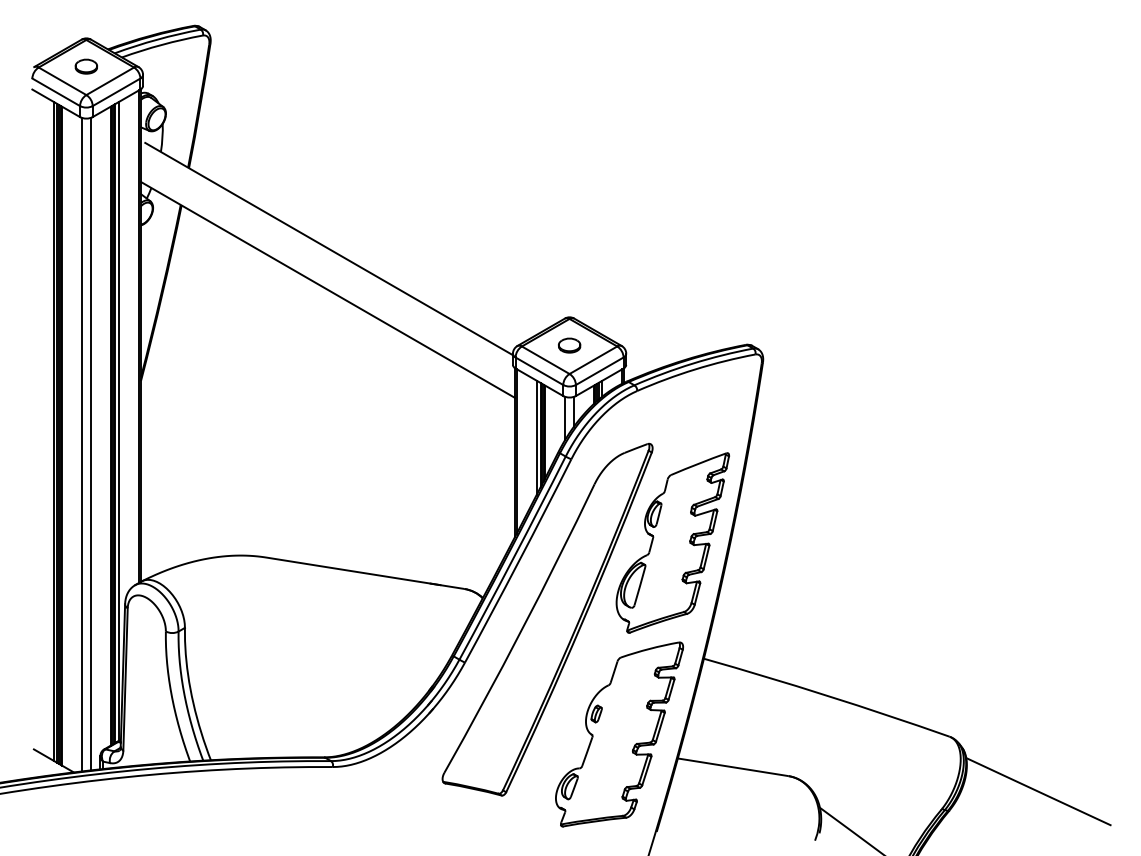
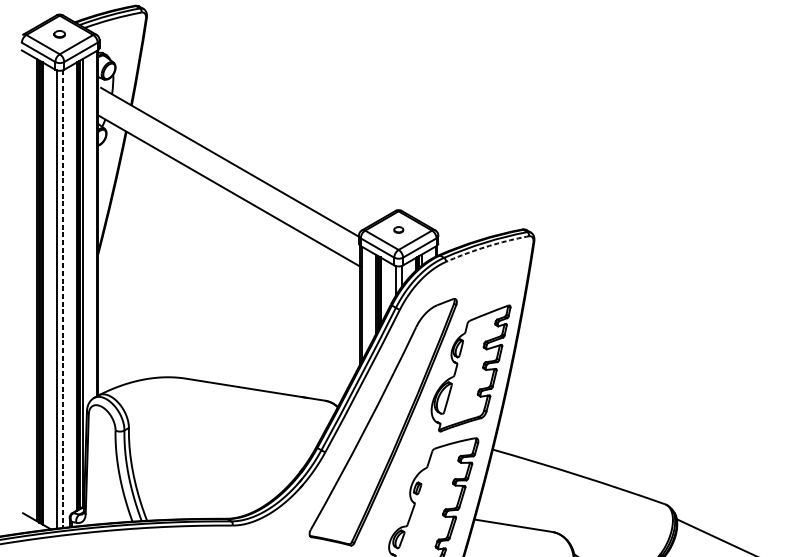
part: (85, 66) -> (59, 34), size x0.7
part: (569, 345) -> (398, 229), size x0.6
arc: (695, 369) -> (486, 246), solid -> dashed
line: (90, 444) -> (62, 299), solid -> dashed

